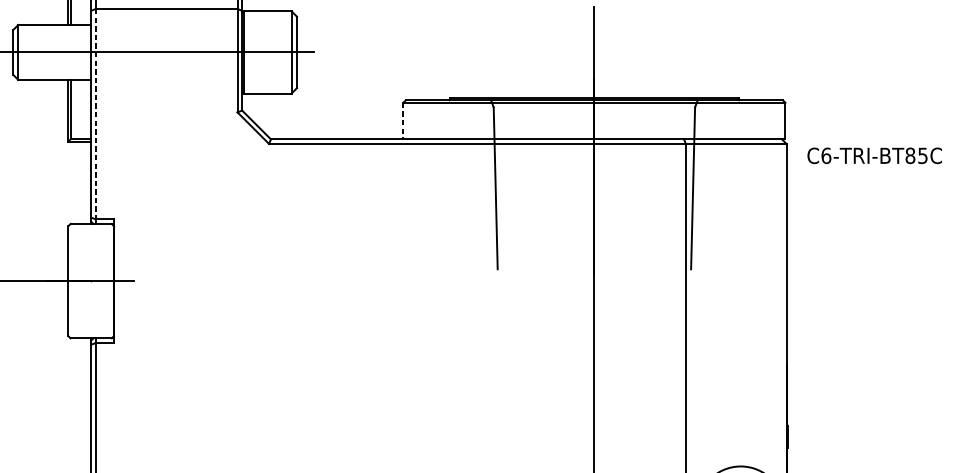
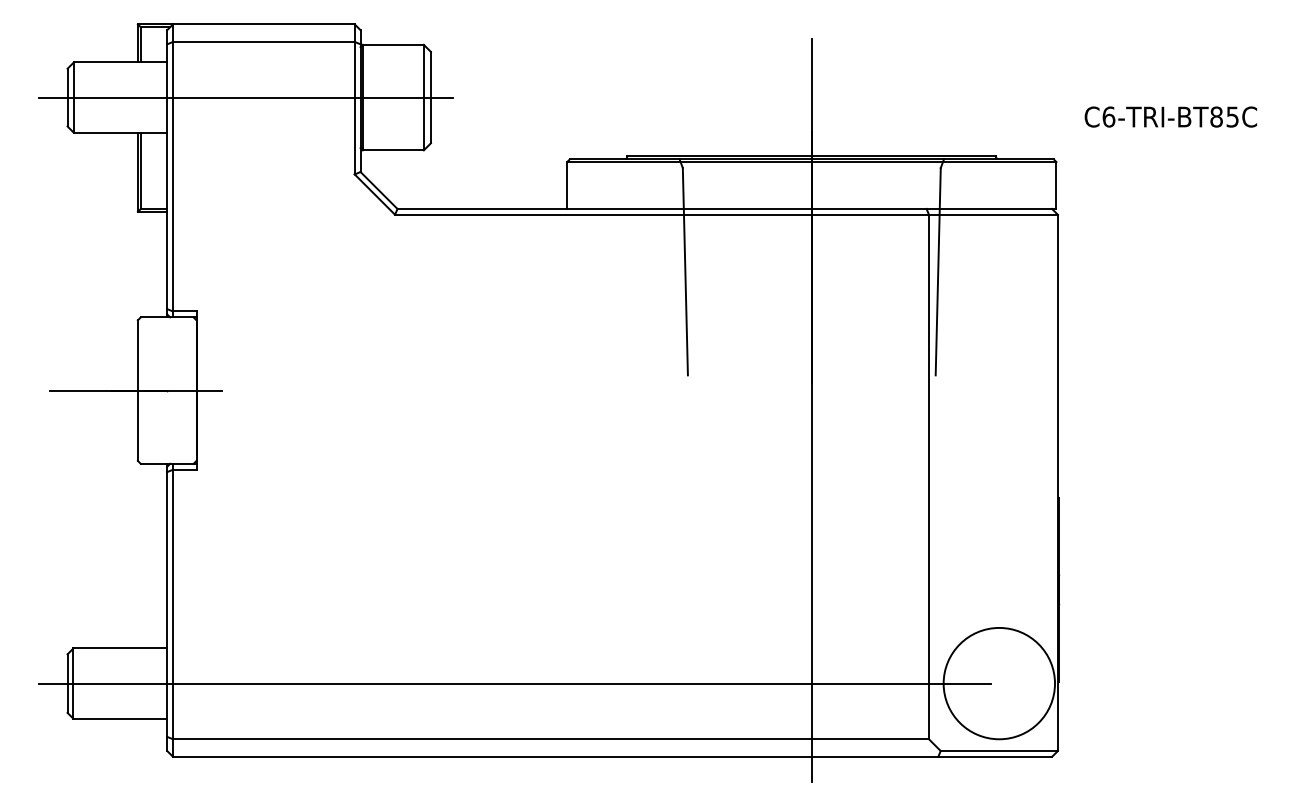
line: (96, 114) -> (173, 176), dashed -> solid
line: (403, 121) -> (567, 186), dashed -> solid
text: (874, 155) -> (1170, 116), moved

